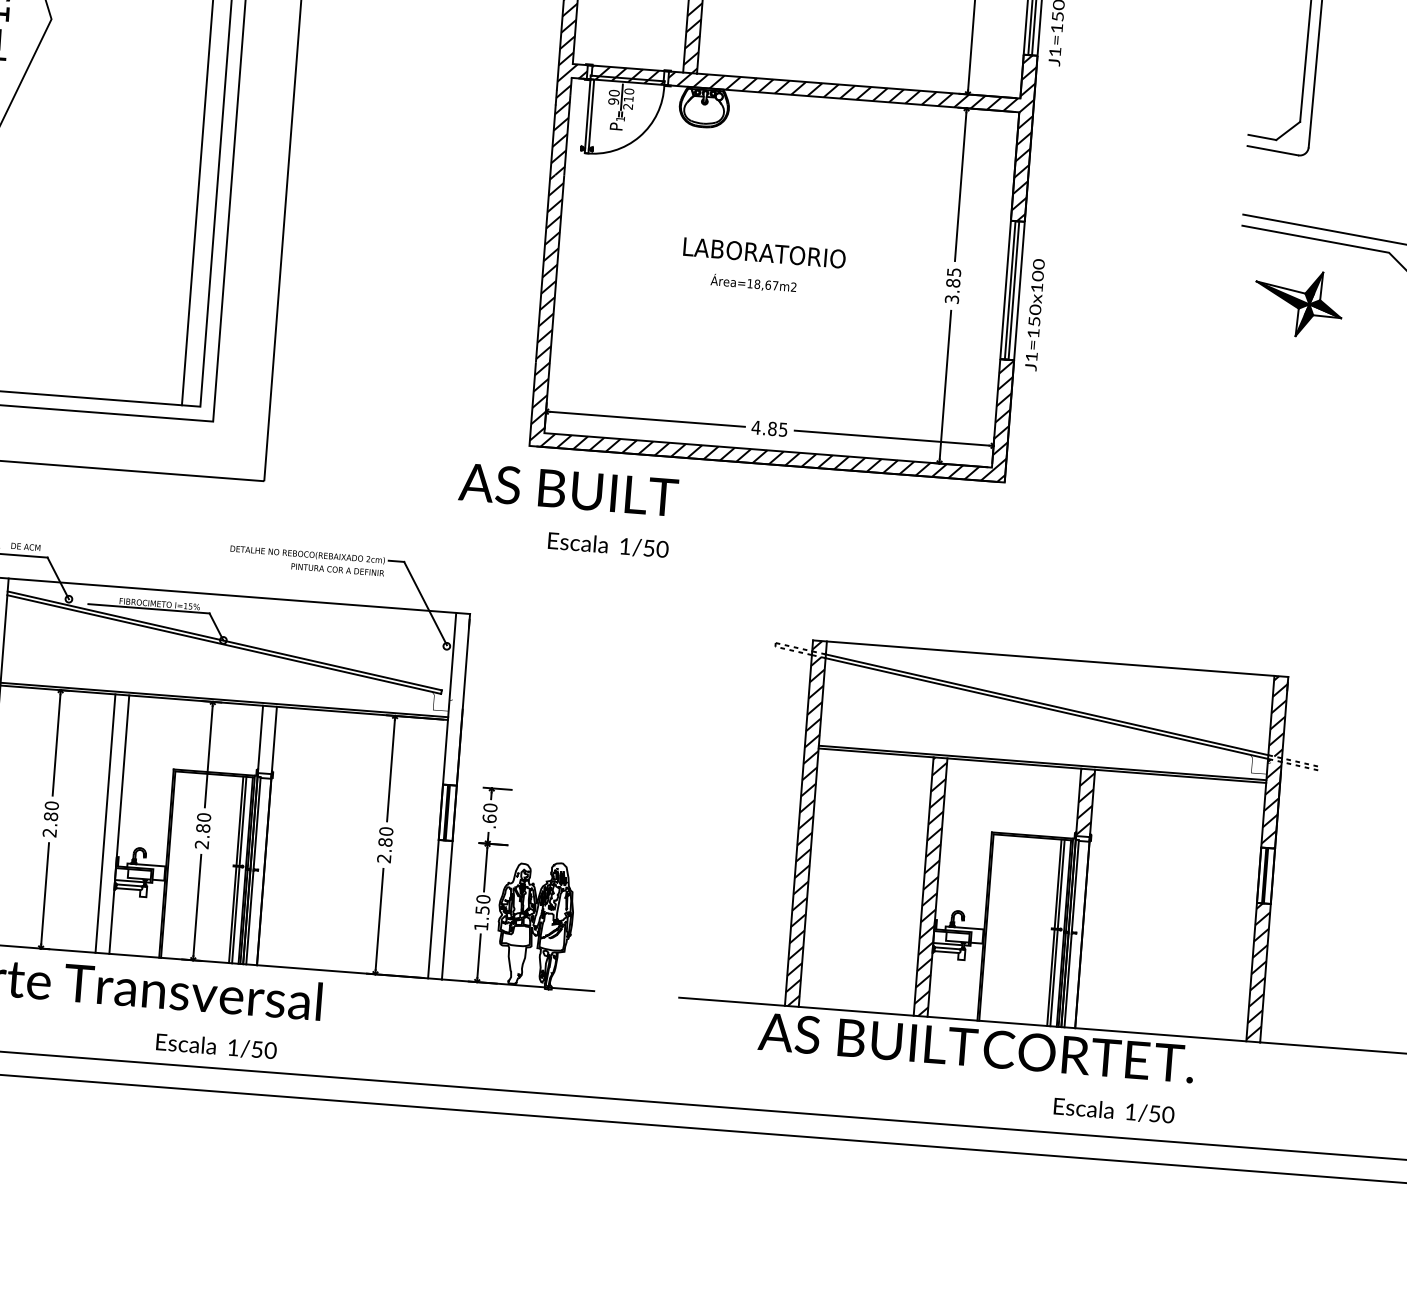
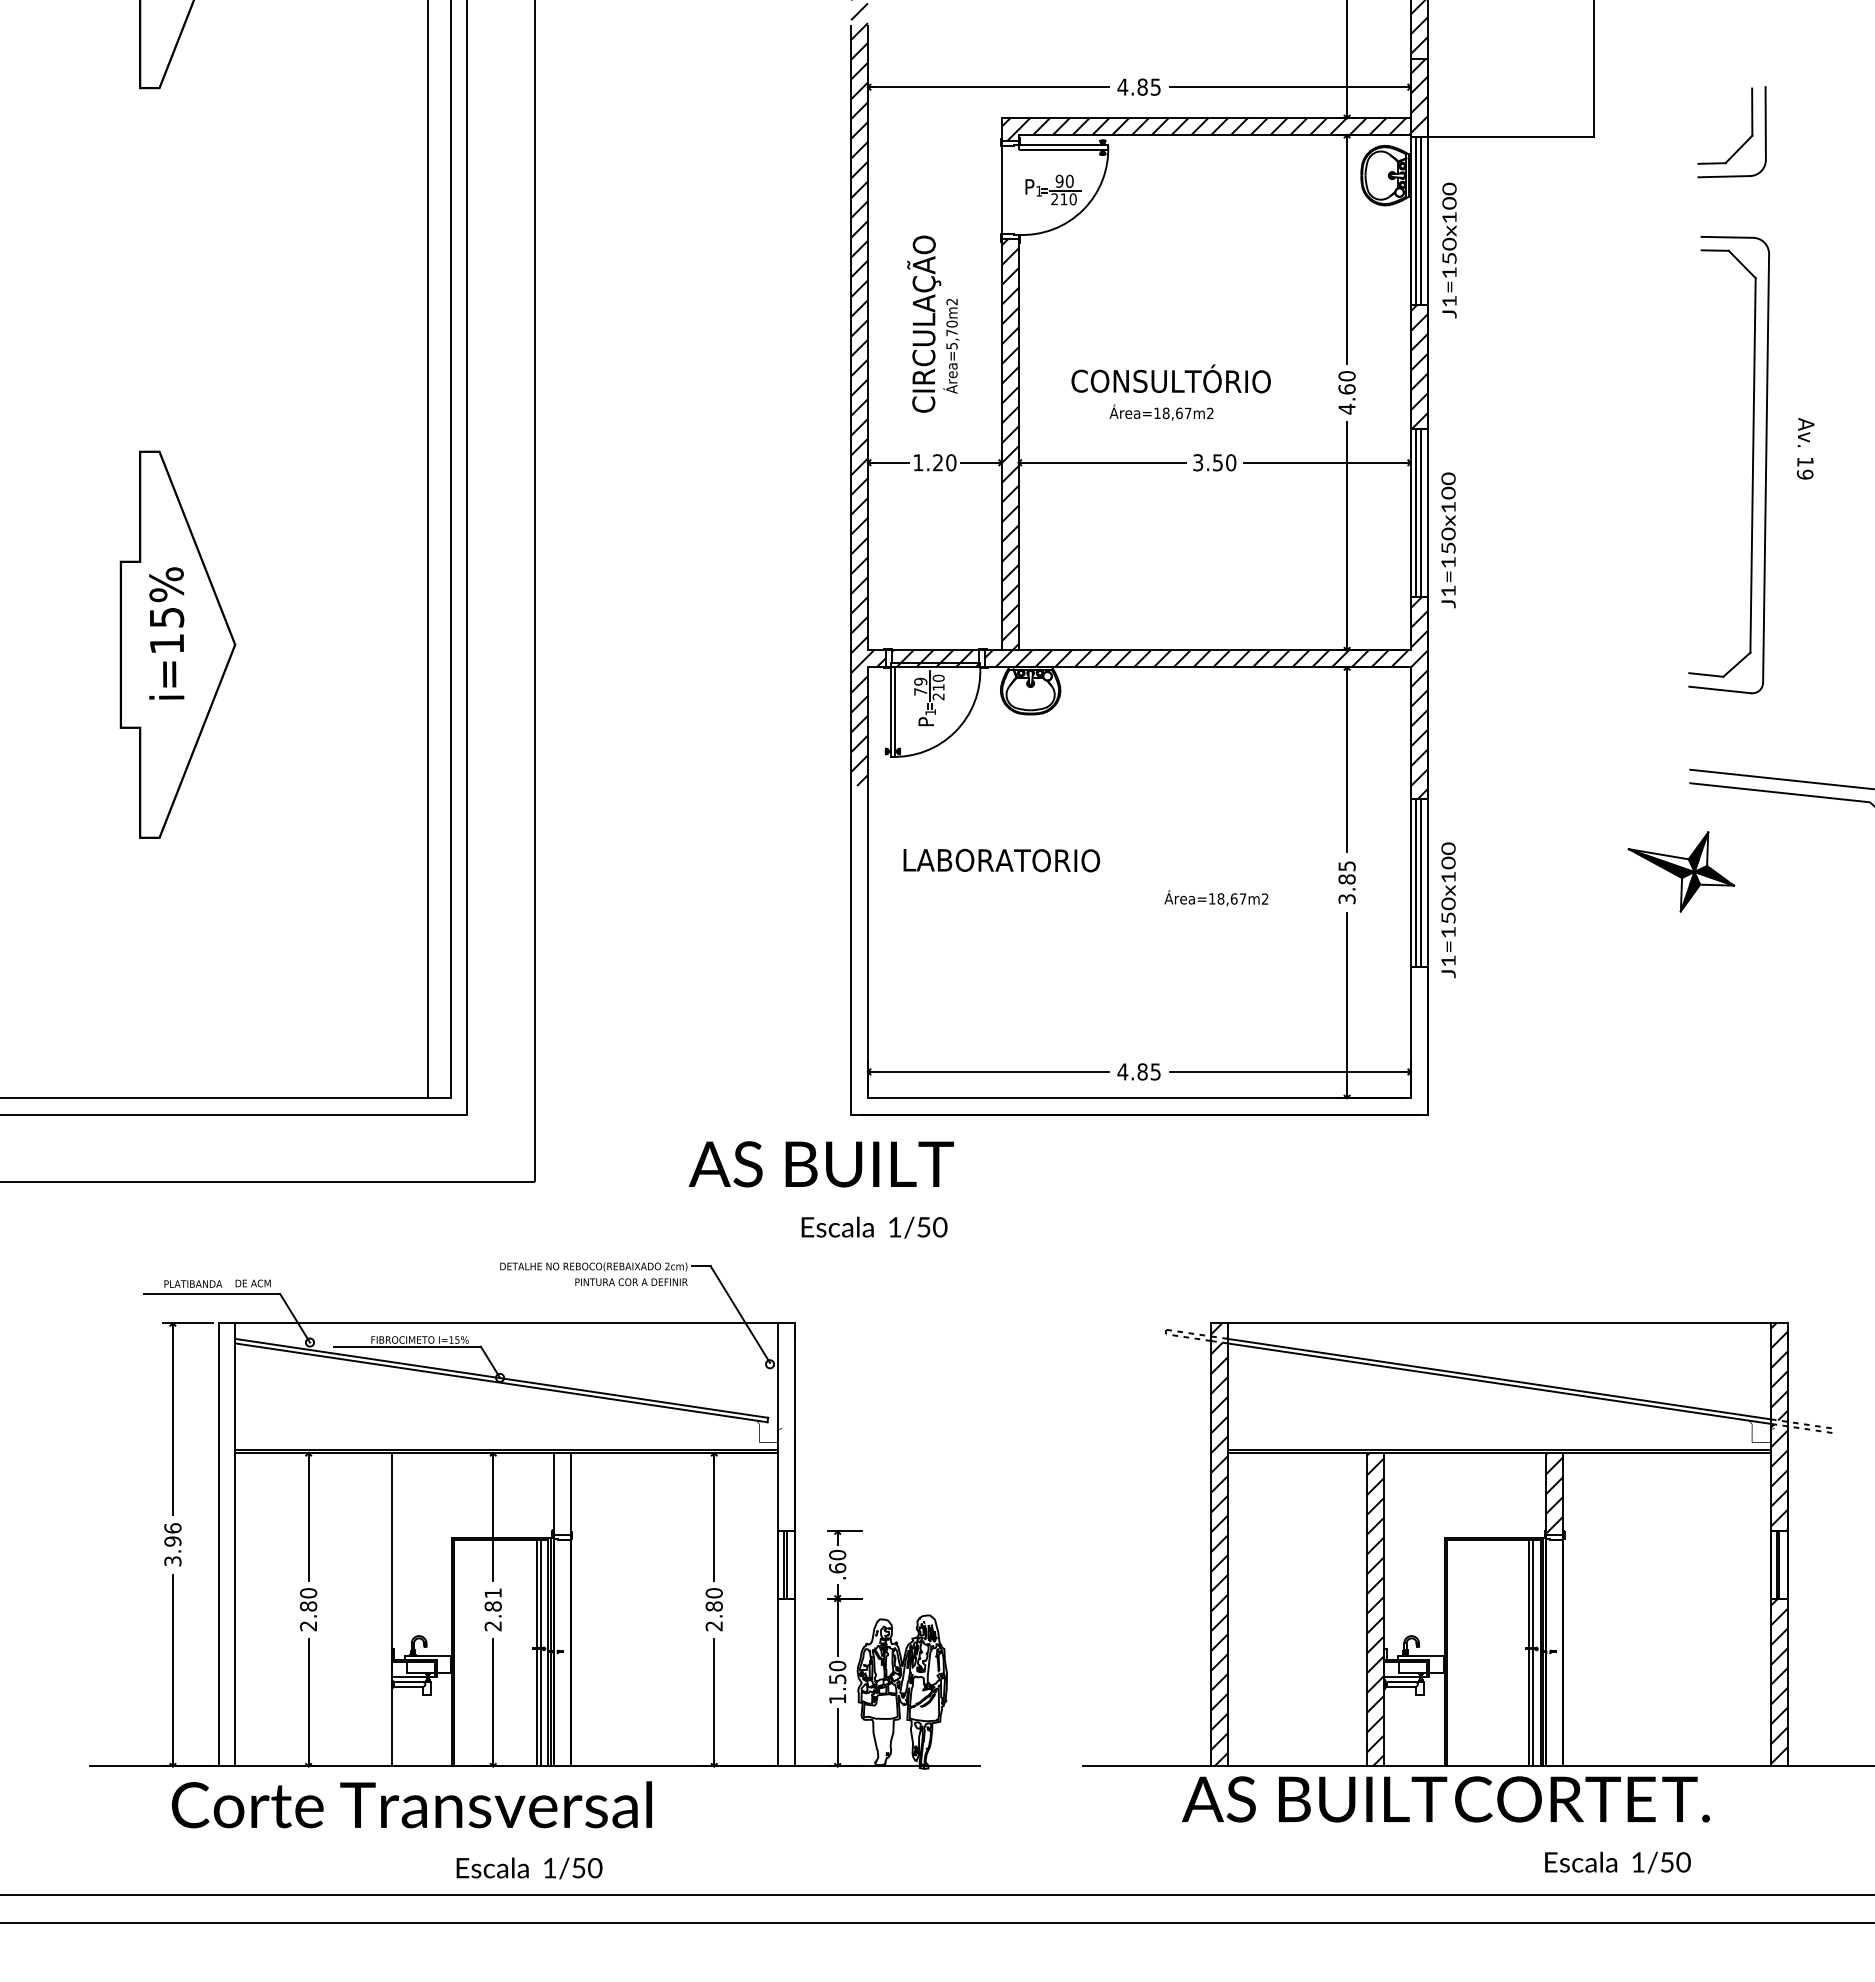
text: (613, 97) -> (920, 686), 90 -> 79
text: (764, 252) -> (1001, 860), moved
text: (753, 283) -> (1216, 898), moved
part: (1298, 303) -> (1681, 871), moved
hatch: (777, 328) -> (1139, 950), removed
text: (566, 510) -> (820, 1189), moved
text: (203, 817) -> (492, 1593), 2.80 -> 2.81
line: (105, 823) -> (374, 1609), removed
line: (253, 871) -> (557, 1653), removed
line: (1071, 934) -> (1550, 1653), removed

